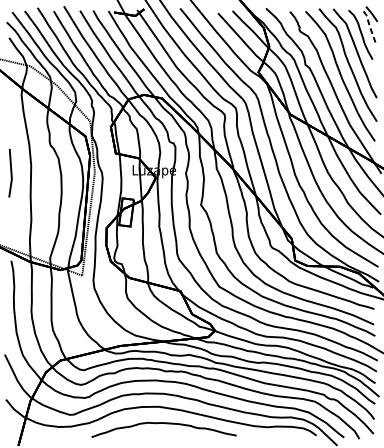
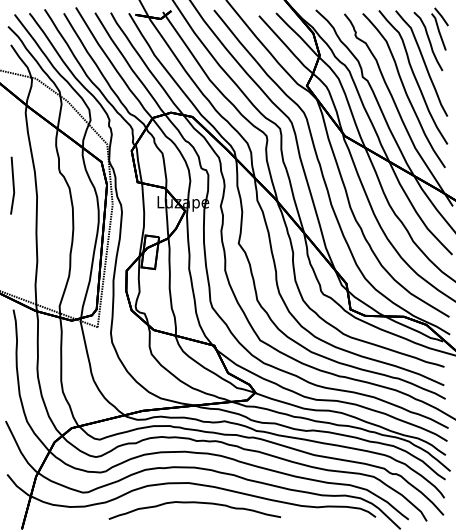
line: (370, 26) -> (439, 31), dashed -> solid
line: (10, 173) -> (12, 185), moved

